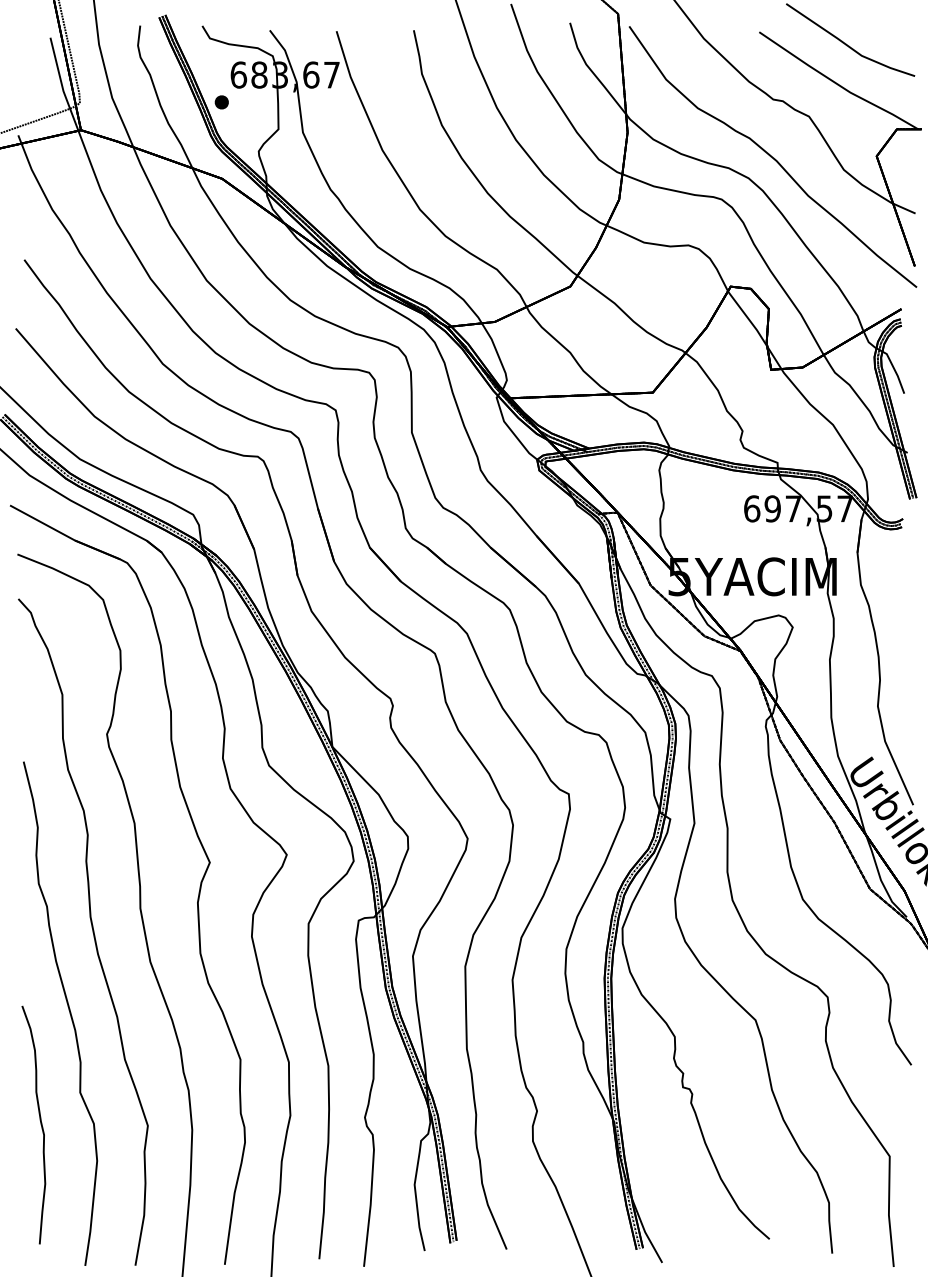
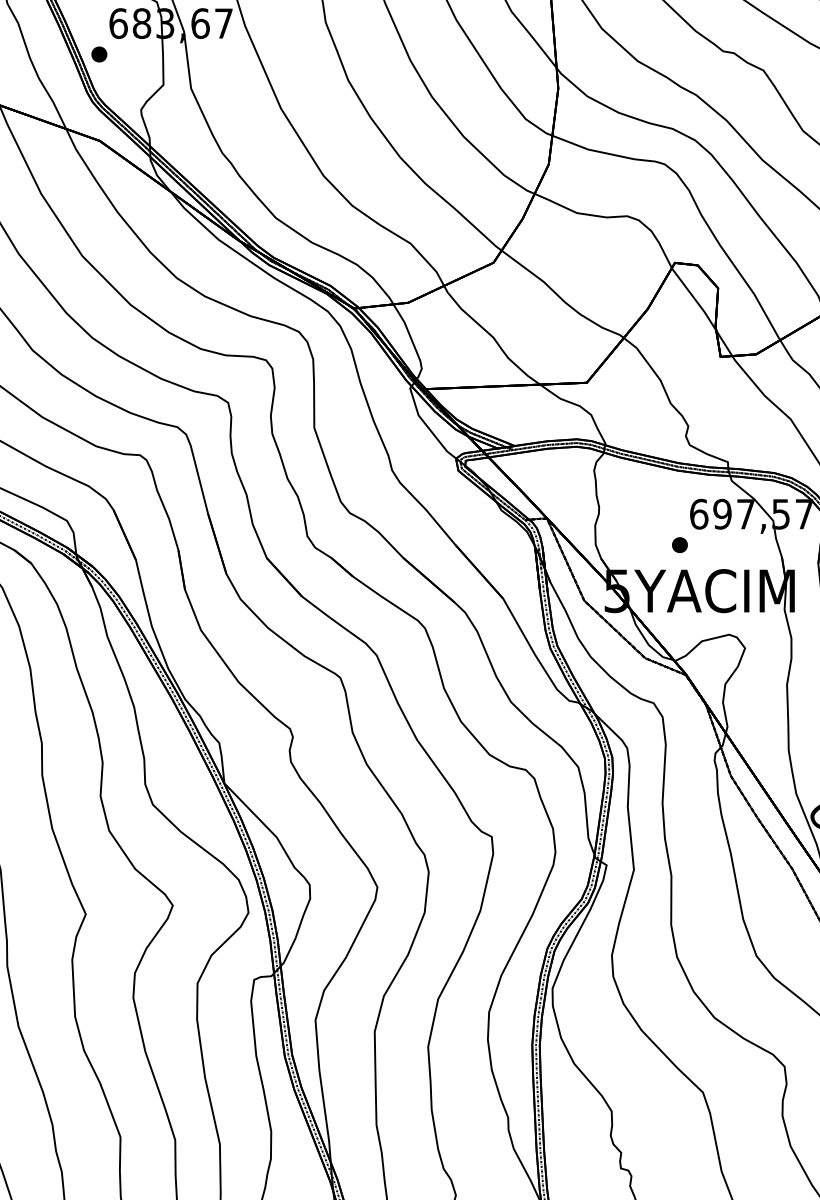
part: (735, 536) -> (680, 545), added

